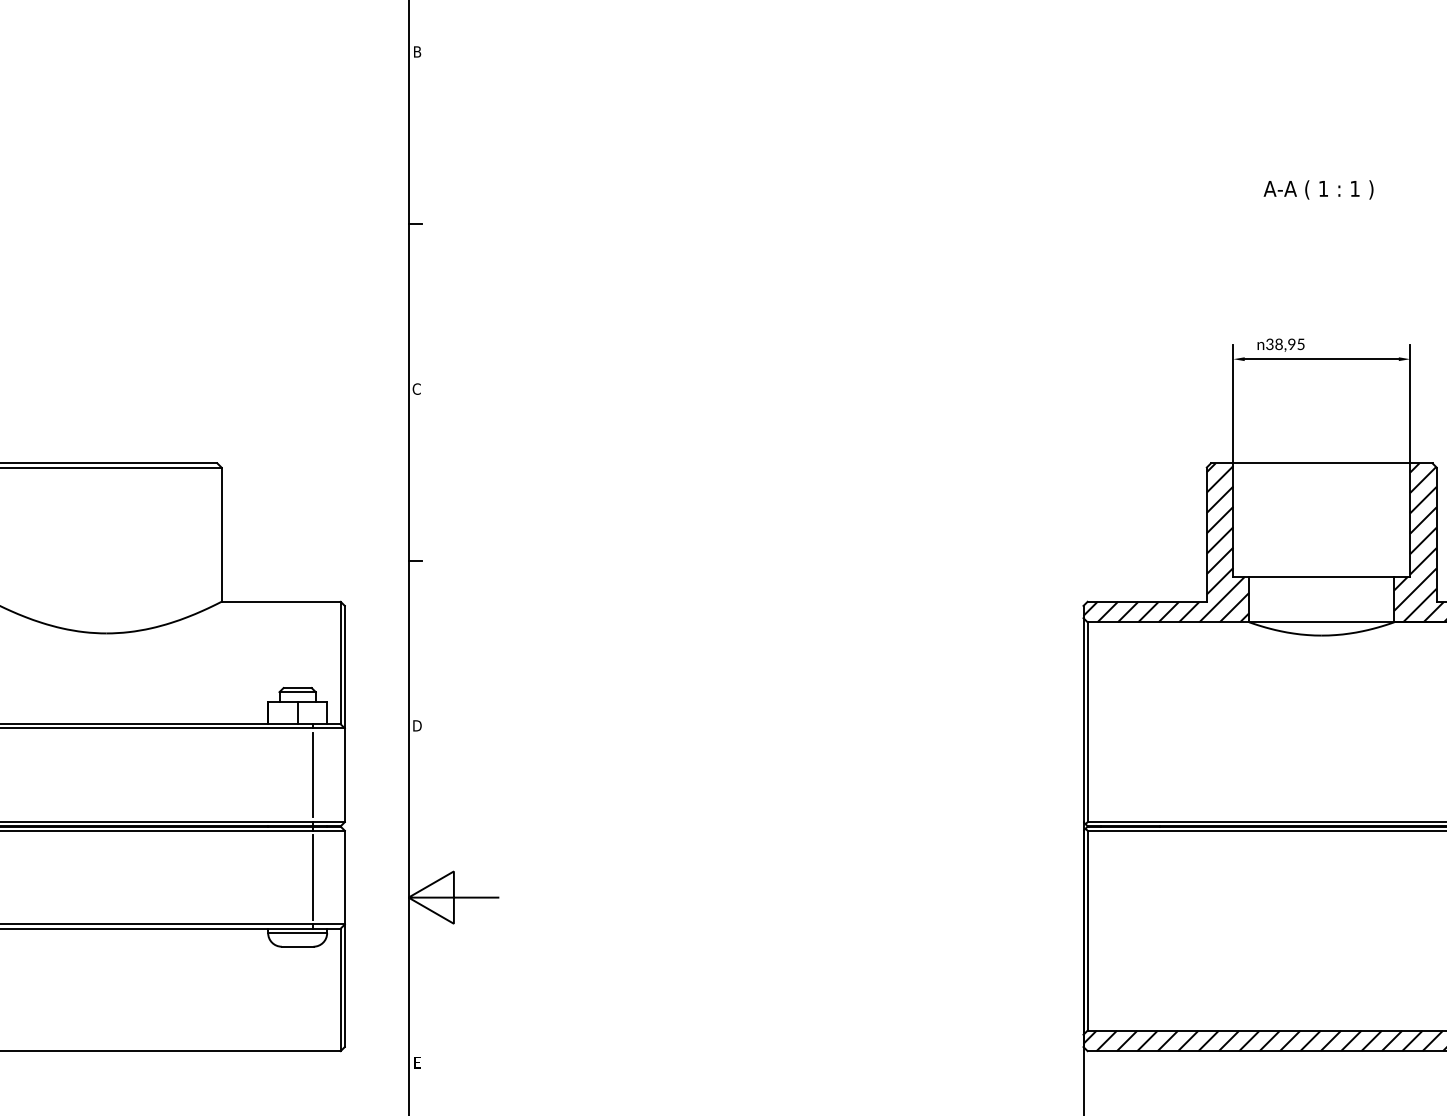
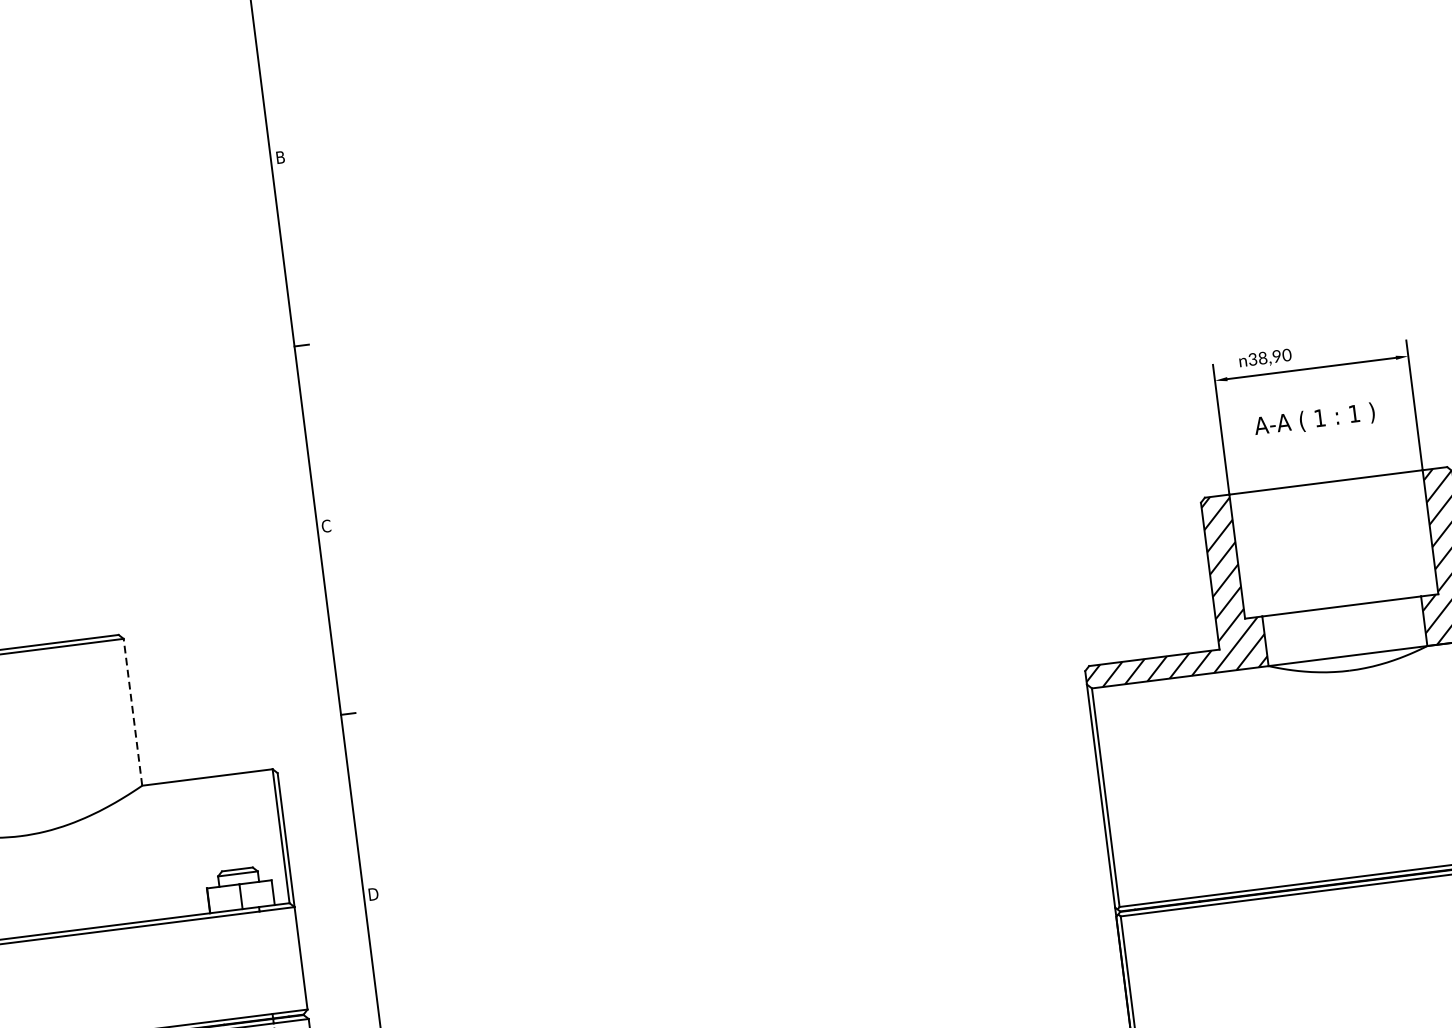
text: (1318, 189) -> (1314, 419), moved
text: (1301, 343) -> (1287, 354), 38,95 -> 38,90
line: (221, 534) -> (132, 712), solid -> dashed
line: (312, 775) -> (265, 963), removed

